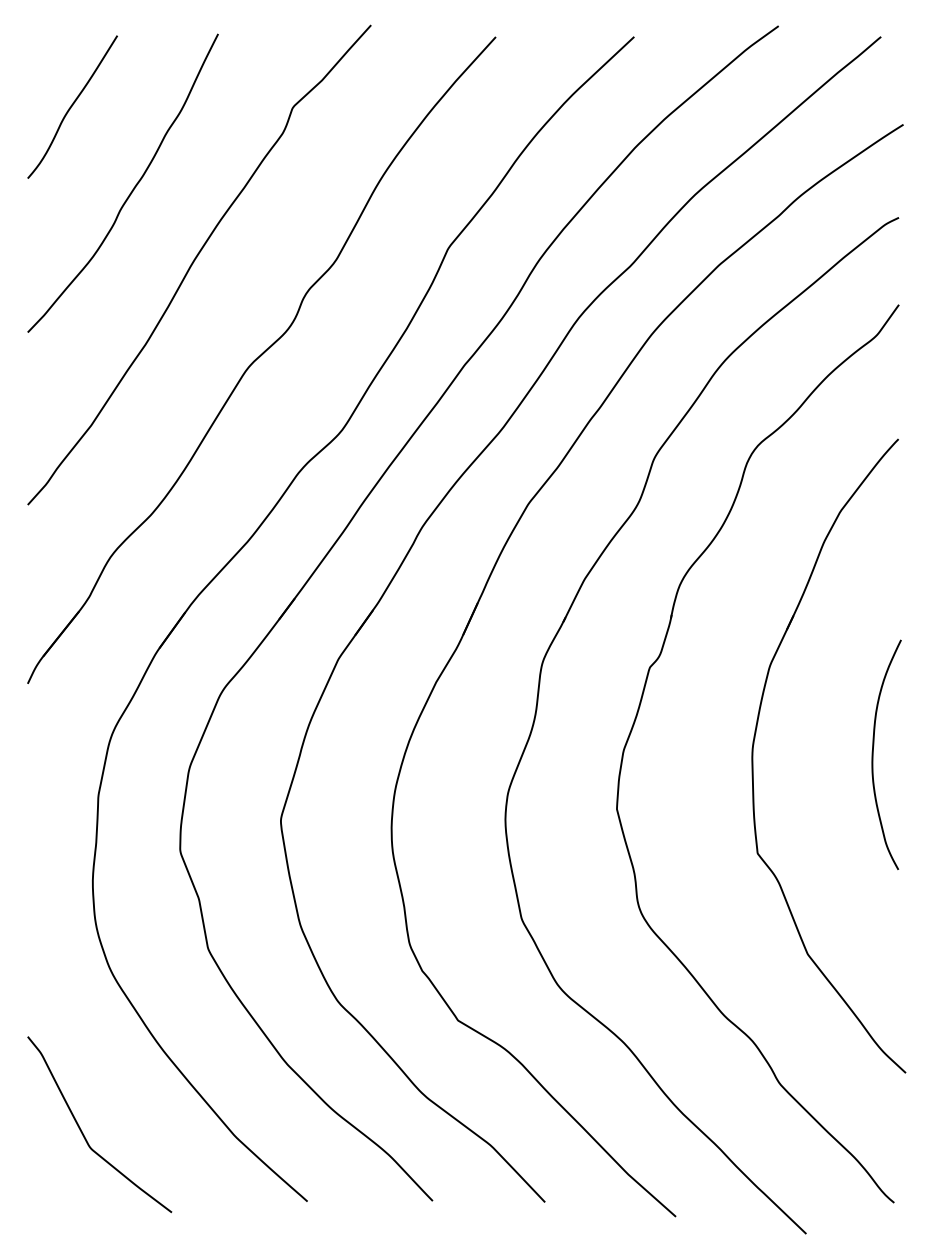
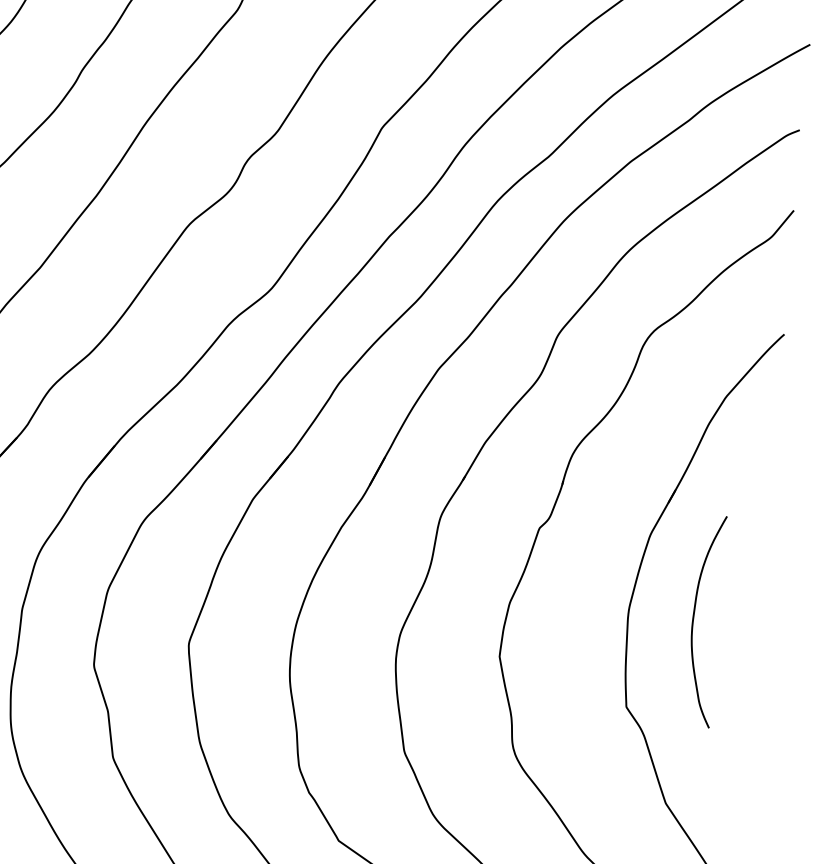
curve: (873, 754) -> (693, 620), moved

